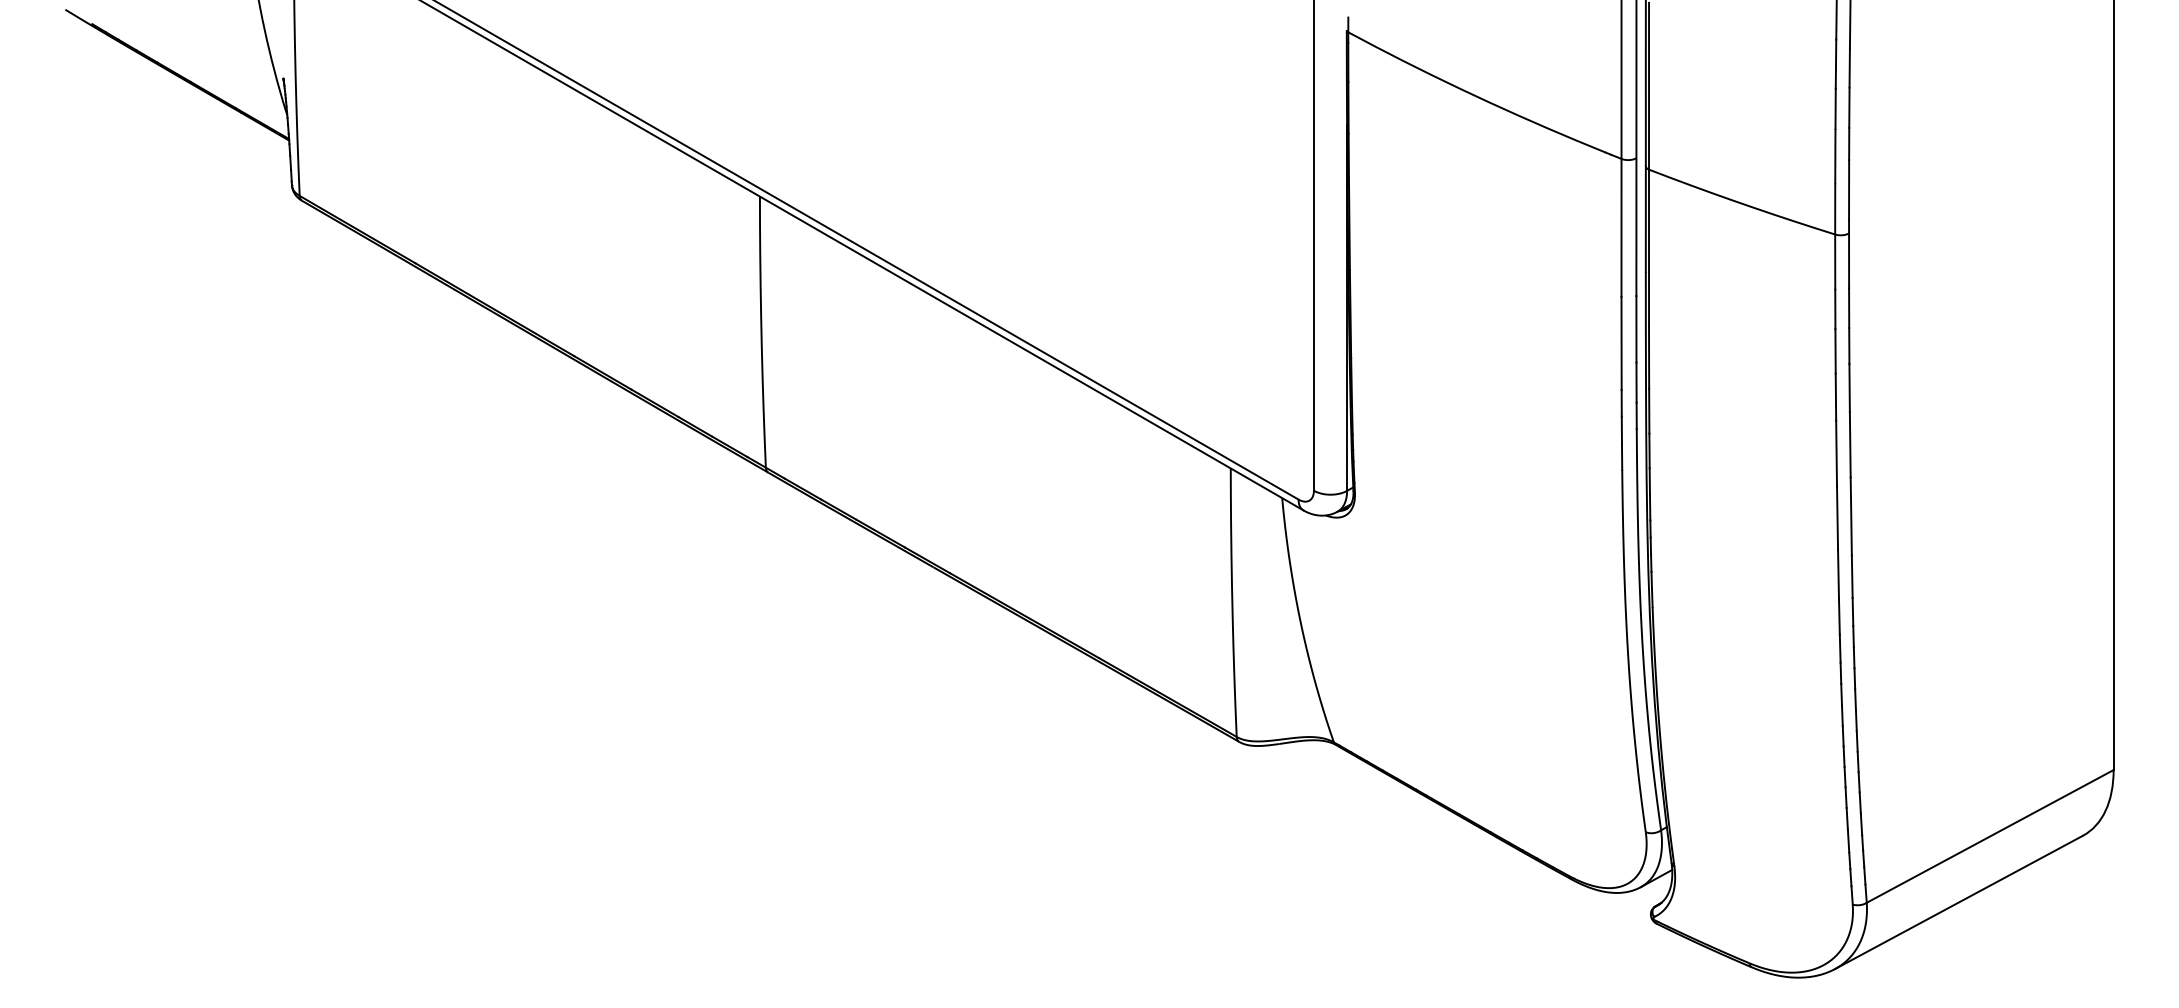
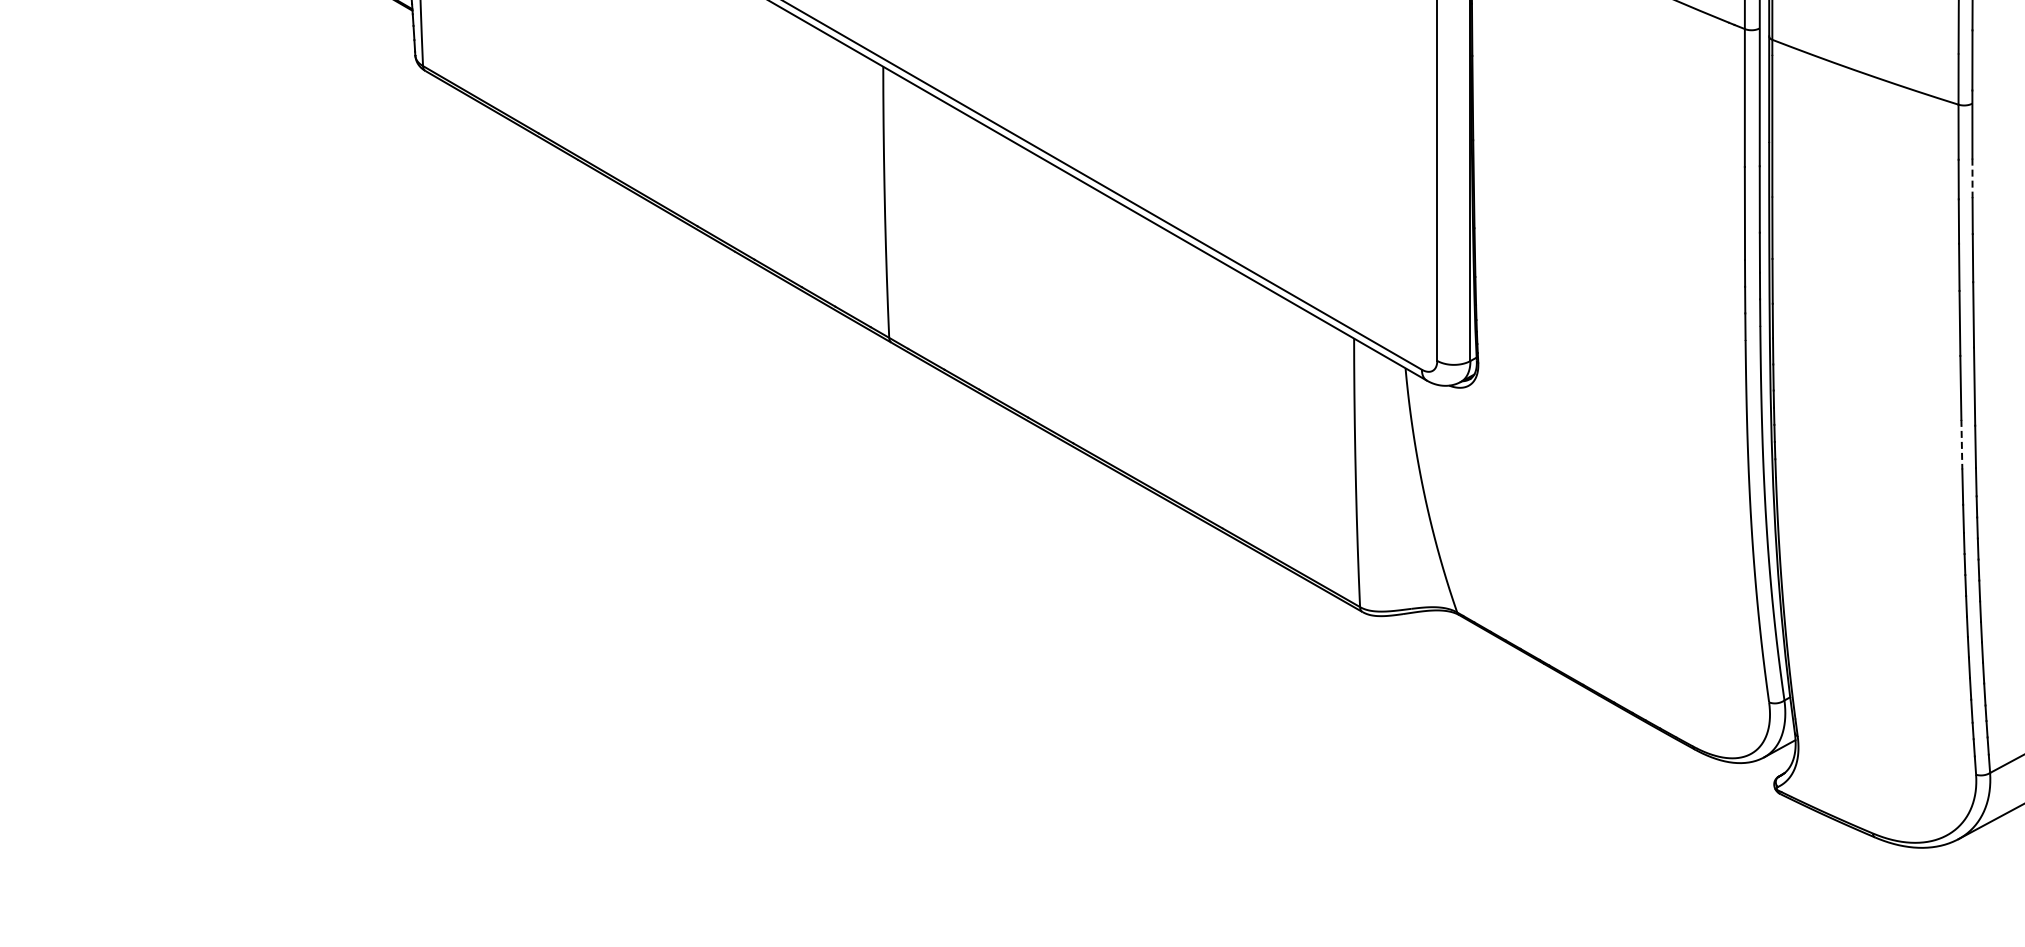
line: (1849, 308) -> (1972, 178), solid -> dashed
line: (1838, 574) -> (1961, 444), solid -> dashed

